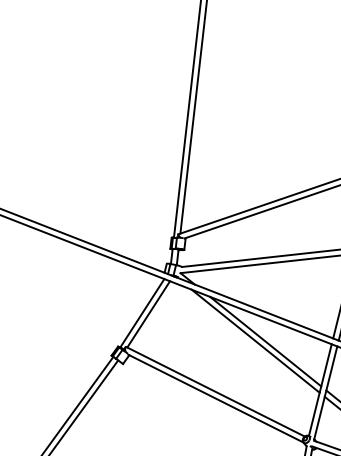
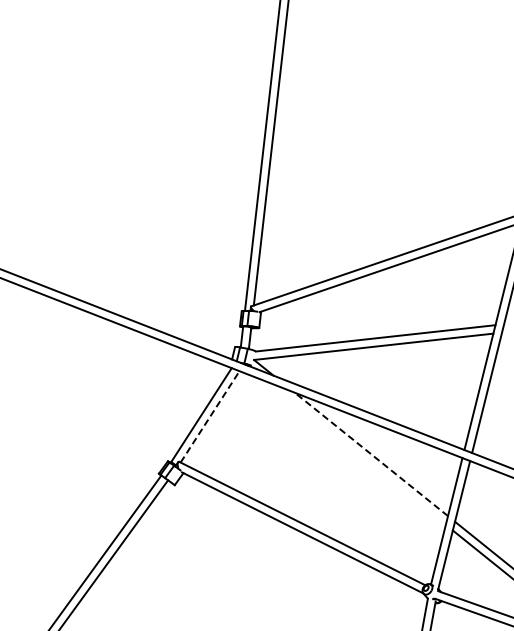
line: (148, 314) -> (210, 416), solid -> dashed
line: (255, 340) -> (357, 453), removed
line: (265, 341) -> (370, 454), solid -> dashed

